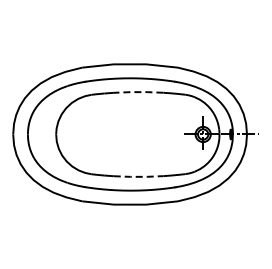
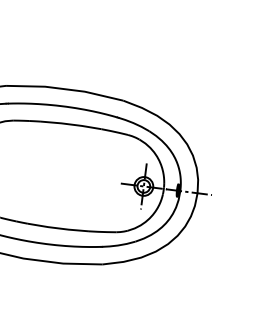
line: (138, 92) -> (71, 125), dashed -> solid
line: (139, 176) -> (59, 228), dashed -> solid

